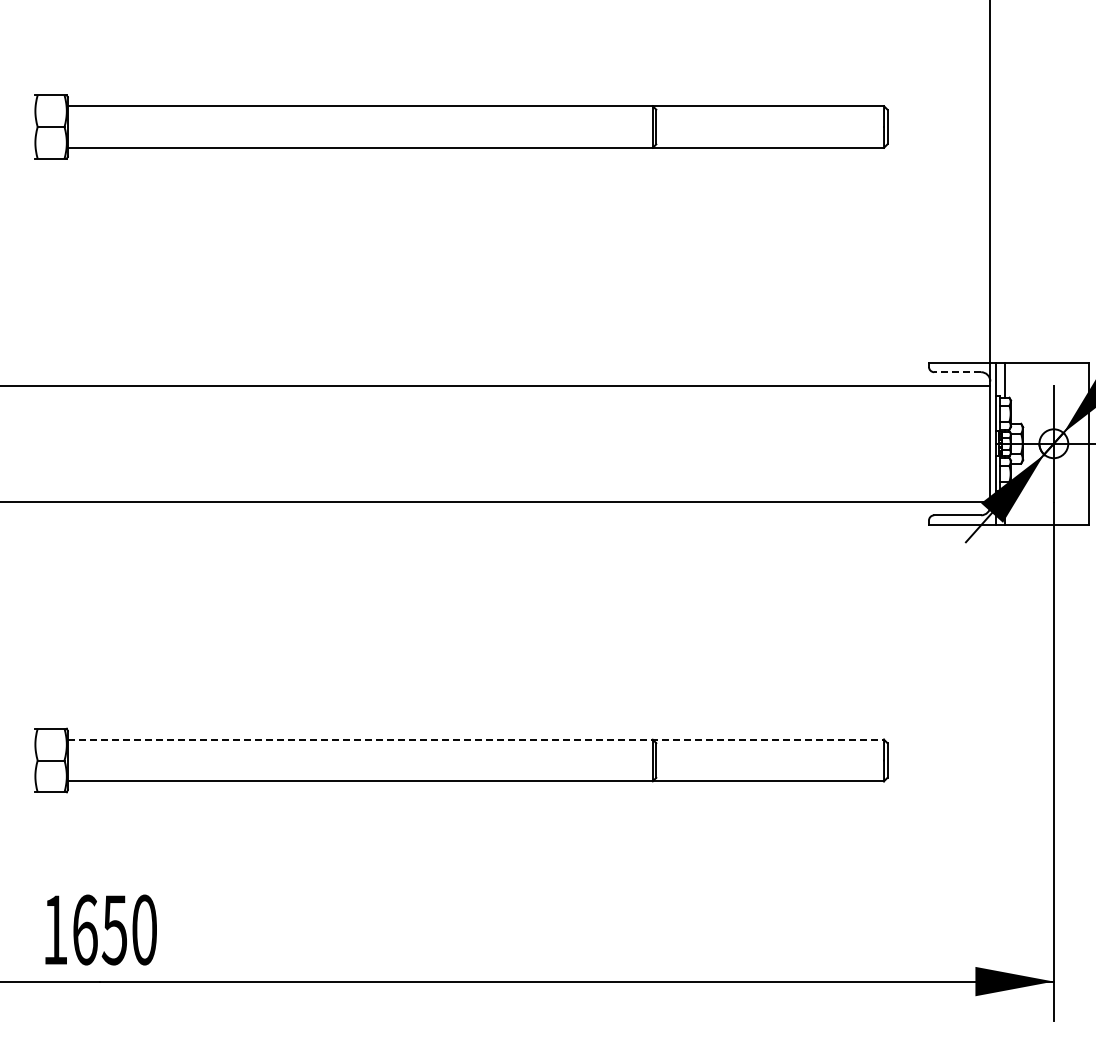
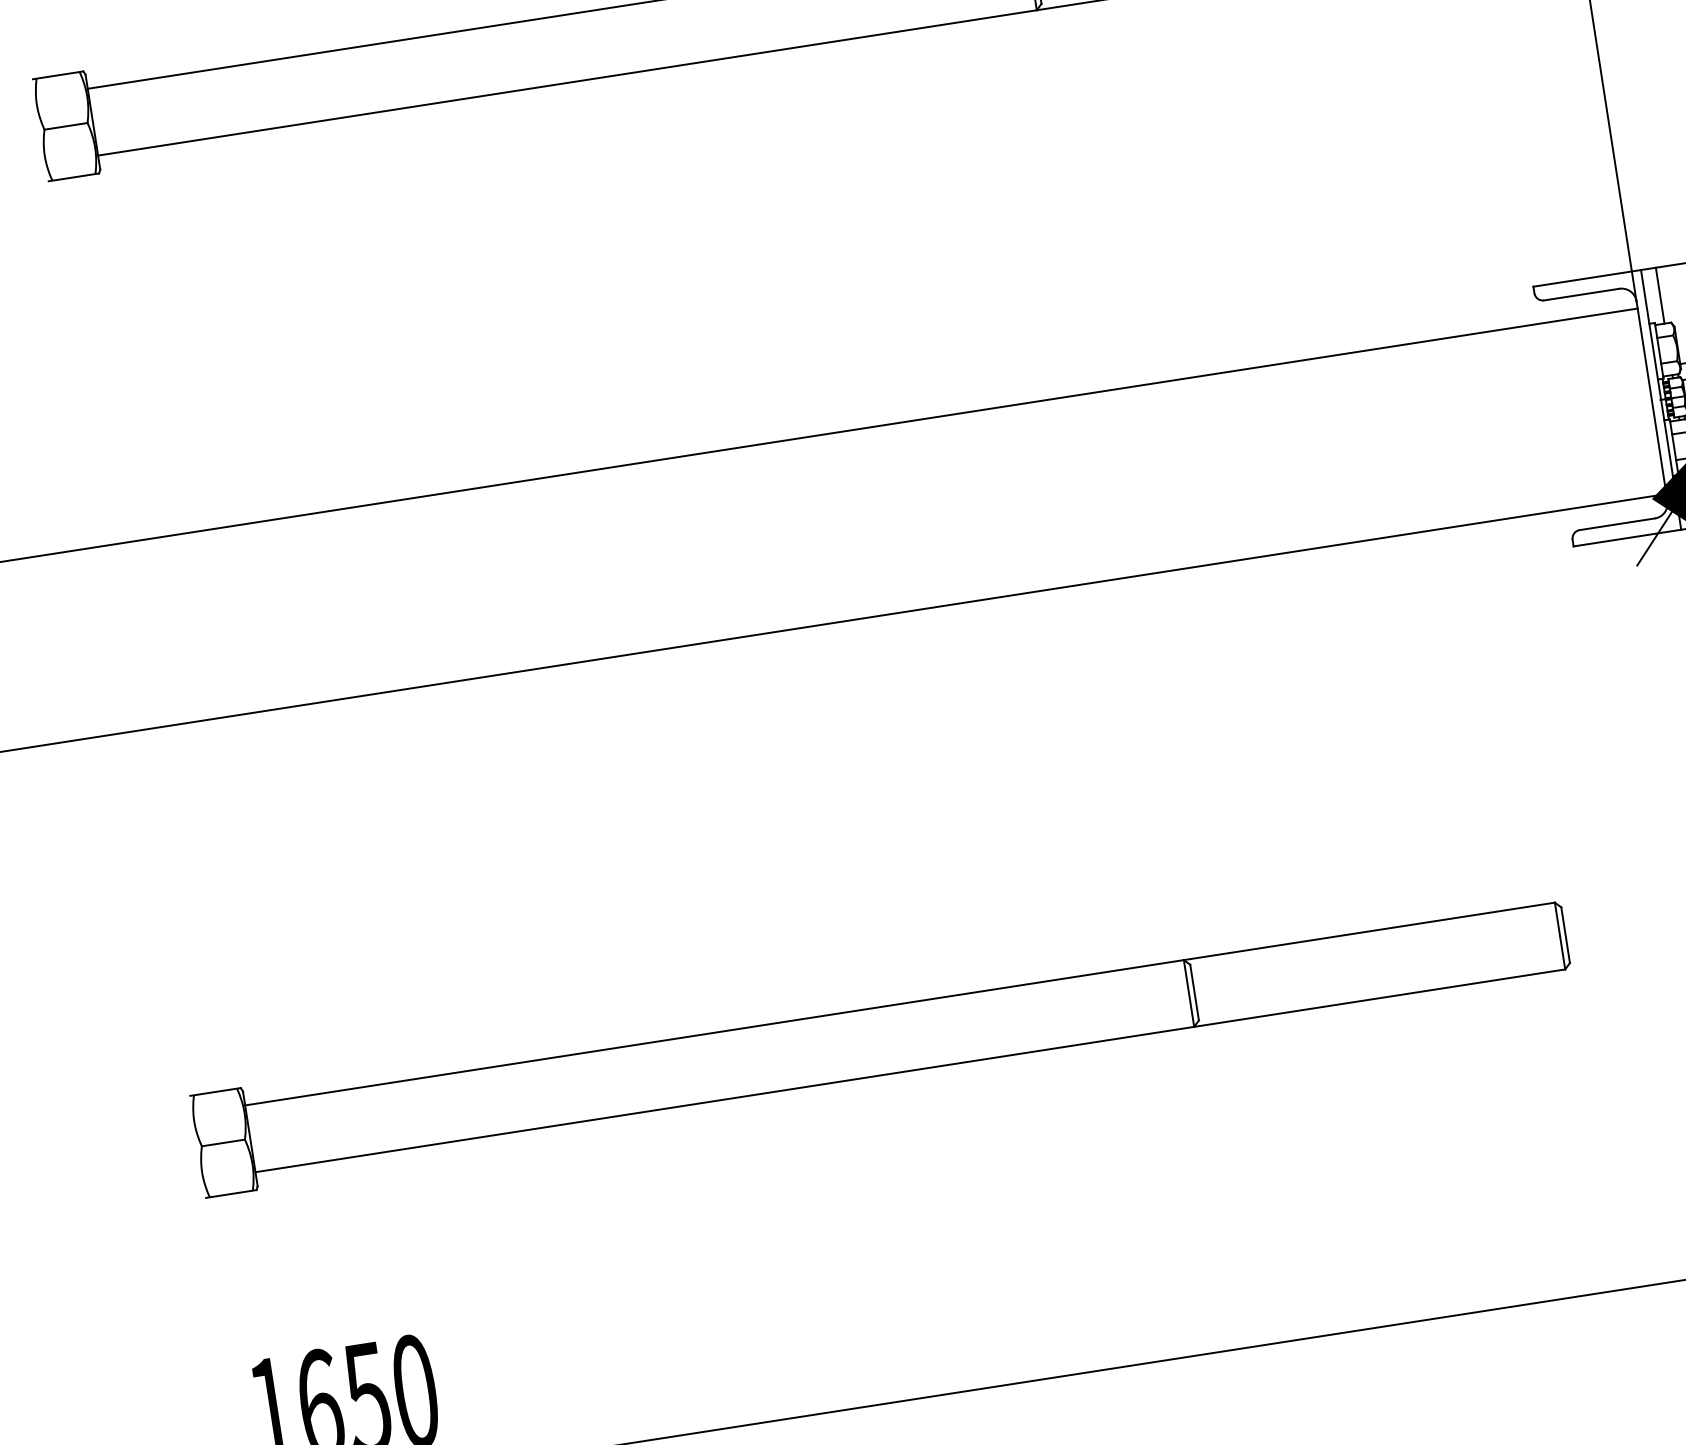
line: (957, 372) -> (1581, 295), dashed -> solid
line: (476, 739) -> (900, 1003), dashed -> solid

